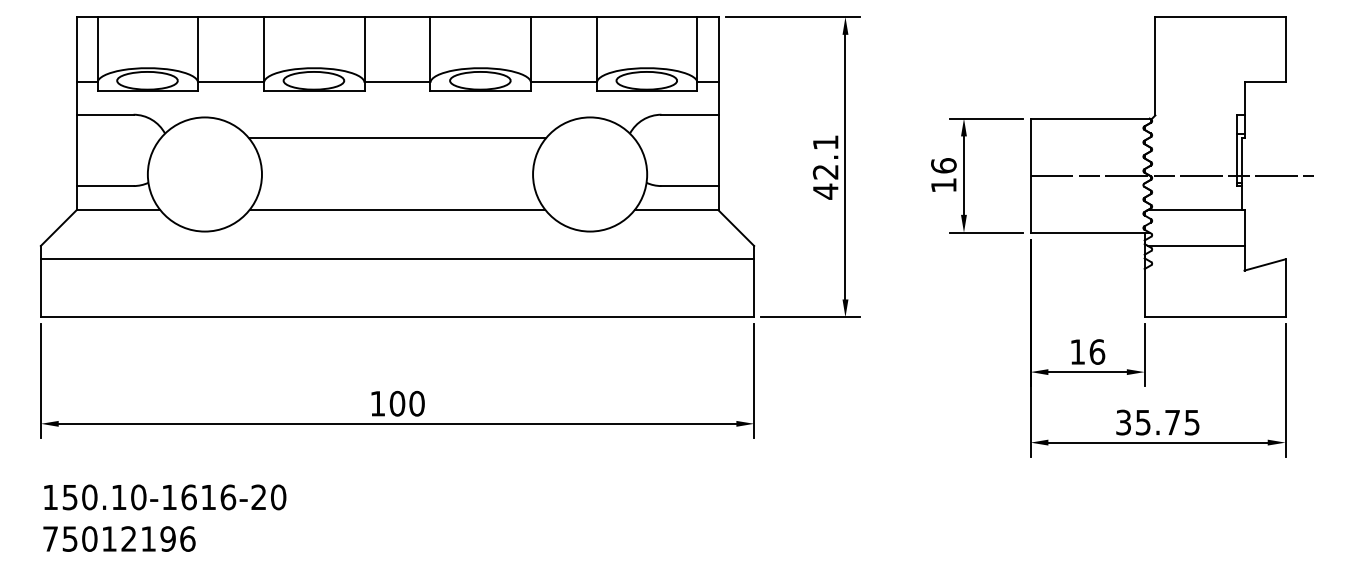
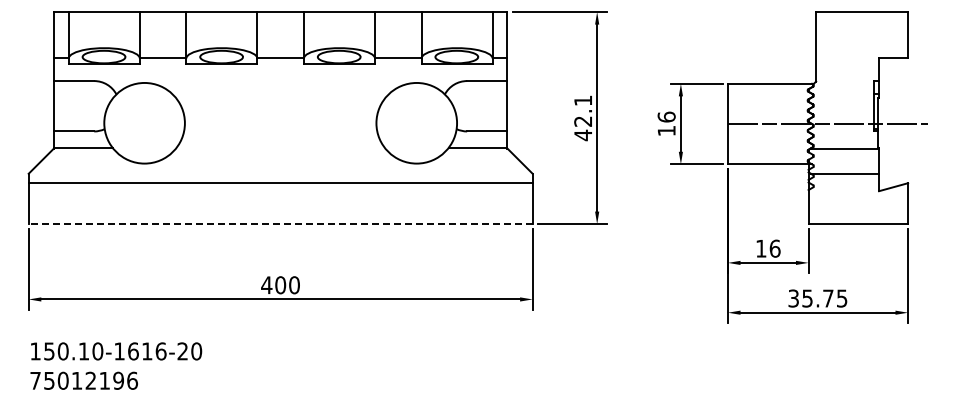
line: (397, 138) -> (280, 97), removed
line: (397, 210) -> (280, 148), removed
line: (397, 317) -> (280, 224), solid -> dashed
text: (377, 402) -> (266, 284), 100 -> 400

